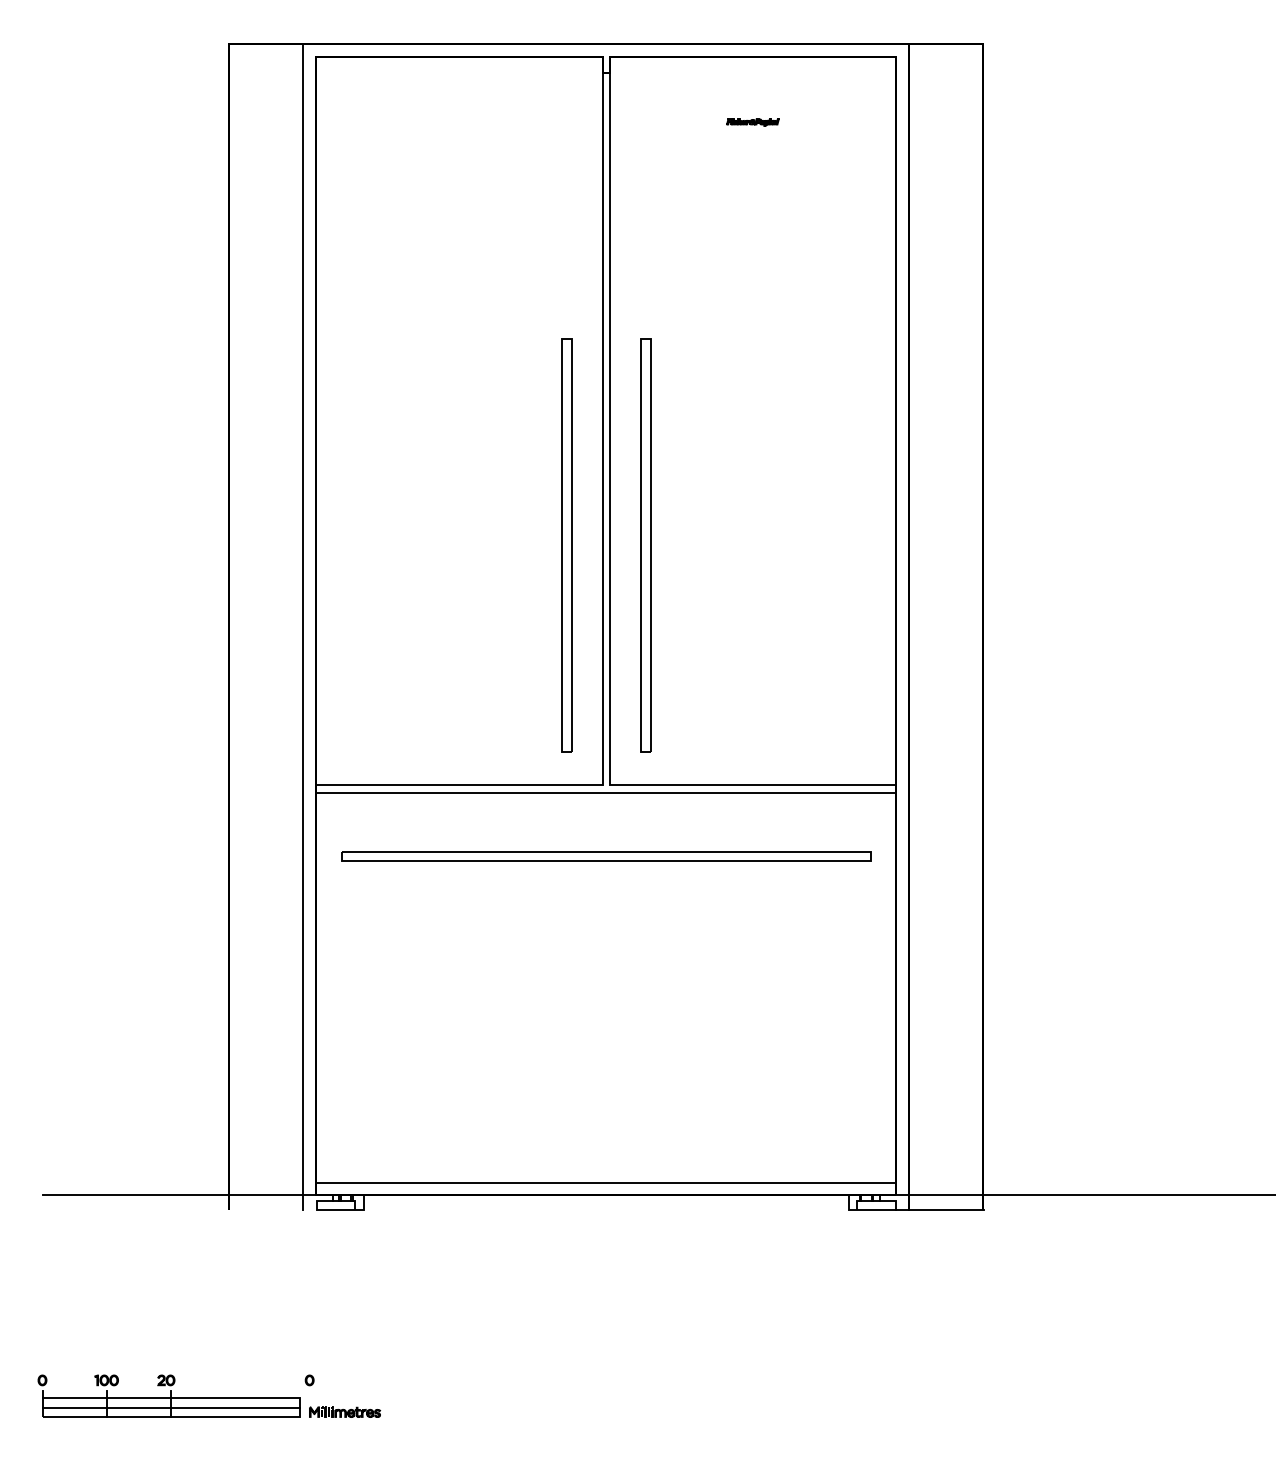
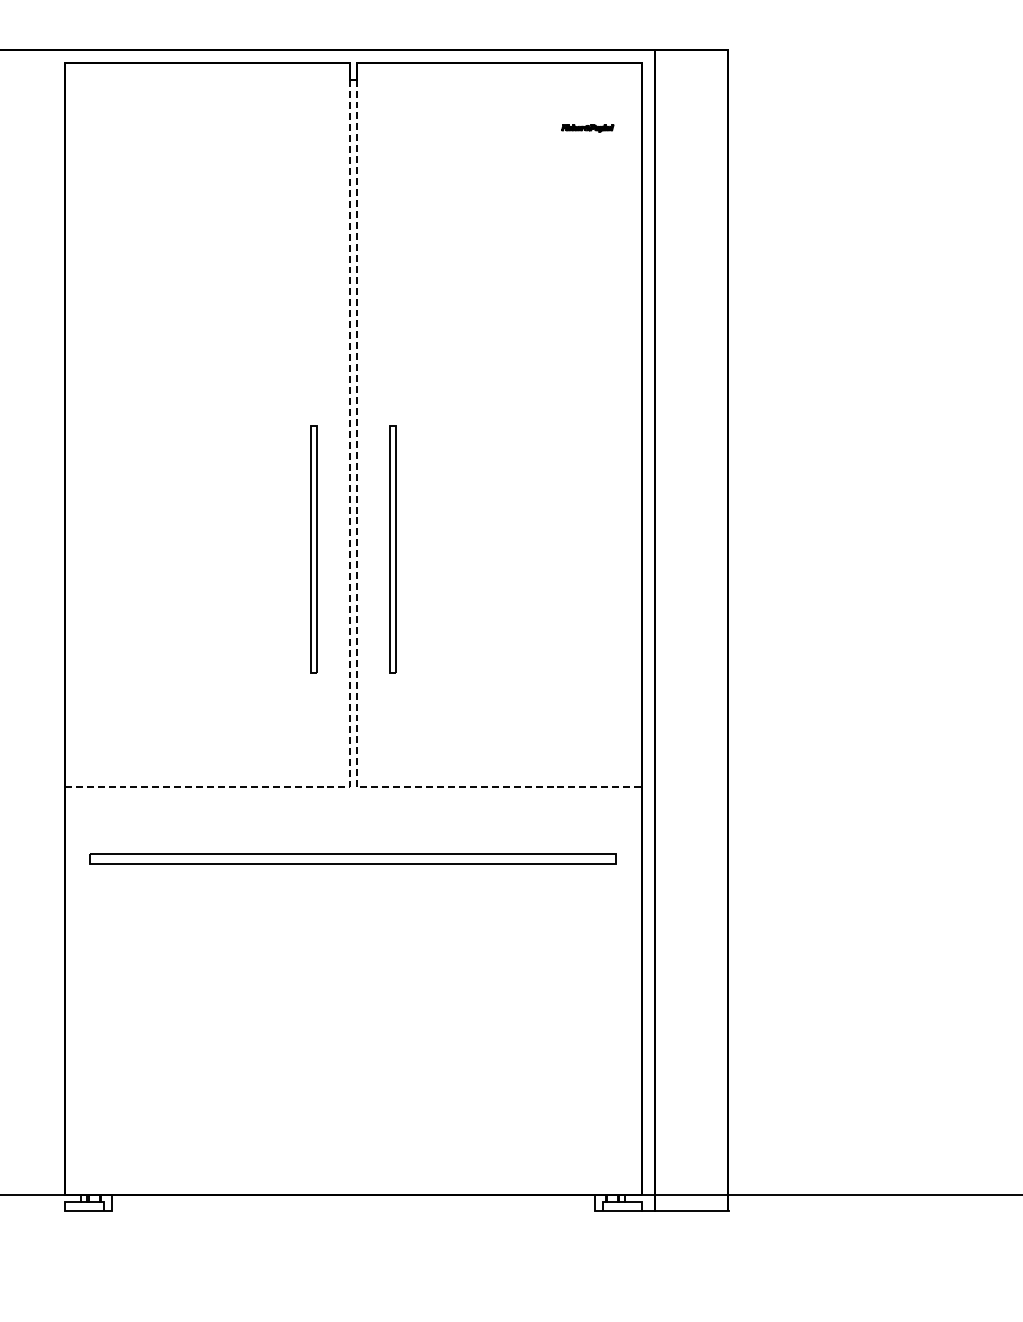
part: (752, 122) -> (587, 128), moved
part: (566, 545) -> (313, 549), size x0.6
part: (645, 545) -> (392, 549), size x0.6
line: (603, 572) -> (350, 576), solid -> dashed
line: (609, 572) -> (356, 576), solid -> dashed
line: (303, 626) -> (51, 629), removed
line: (606, 792) -> (353, 795), removed
line: (606, 1183) -> (353, 1184), removed

